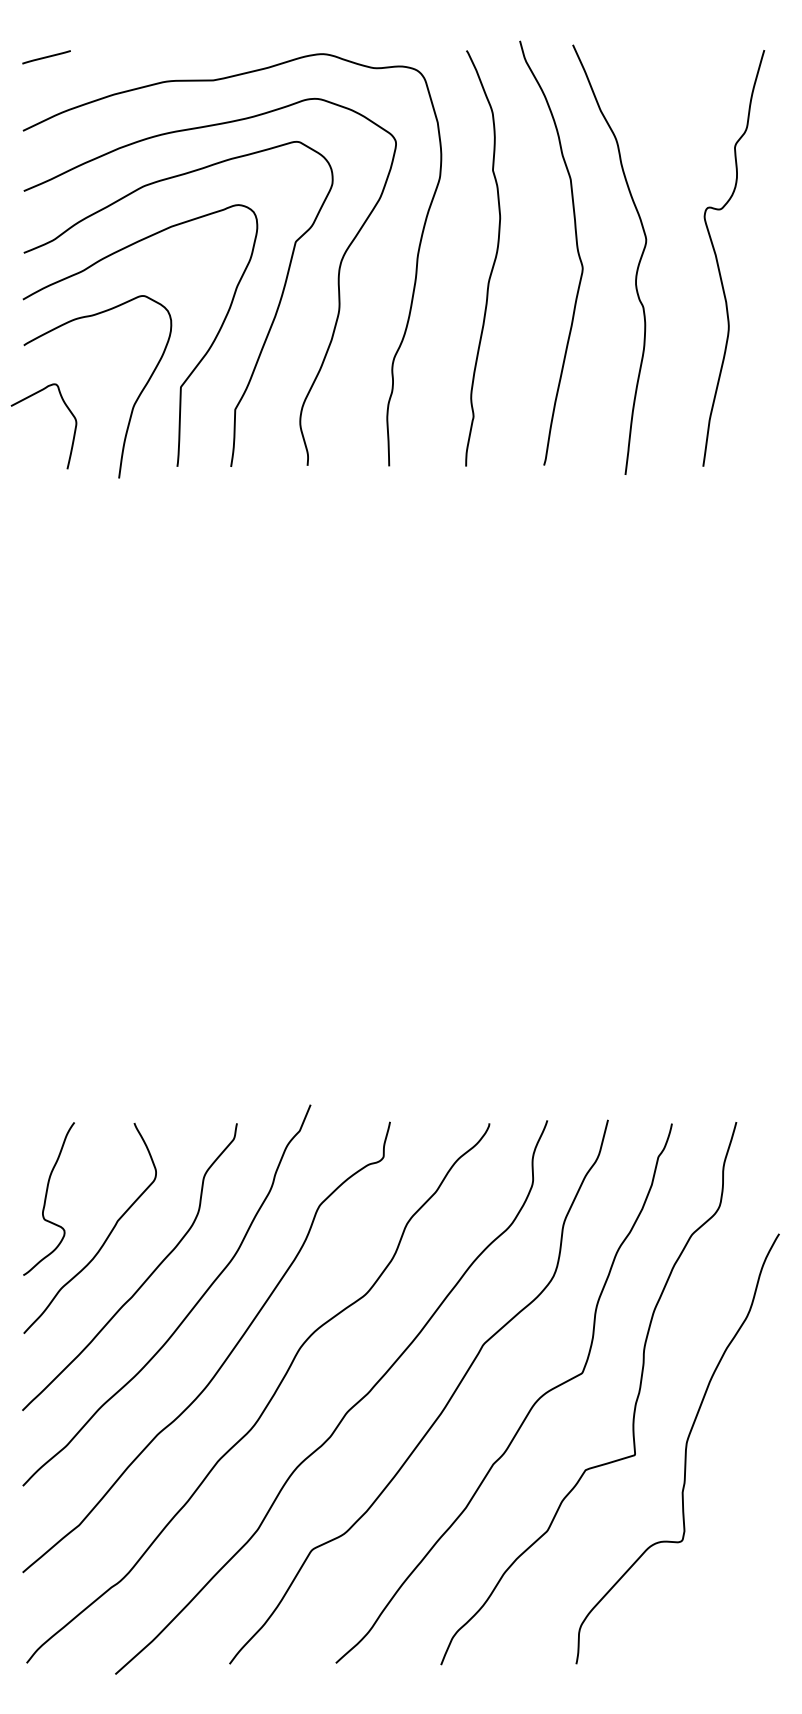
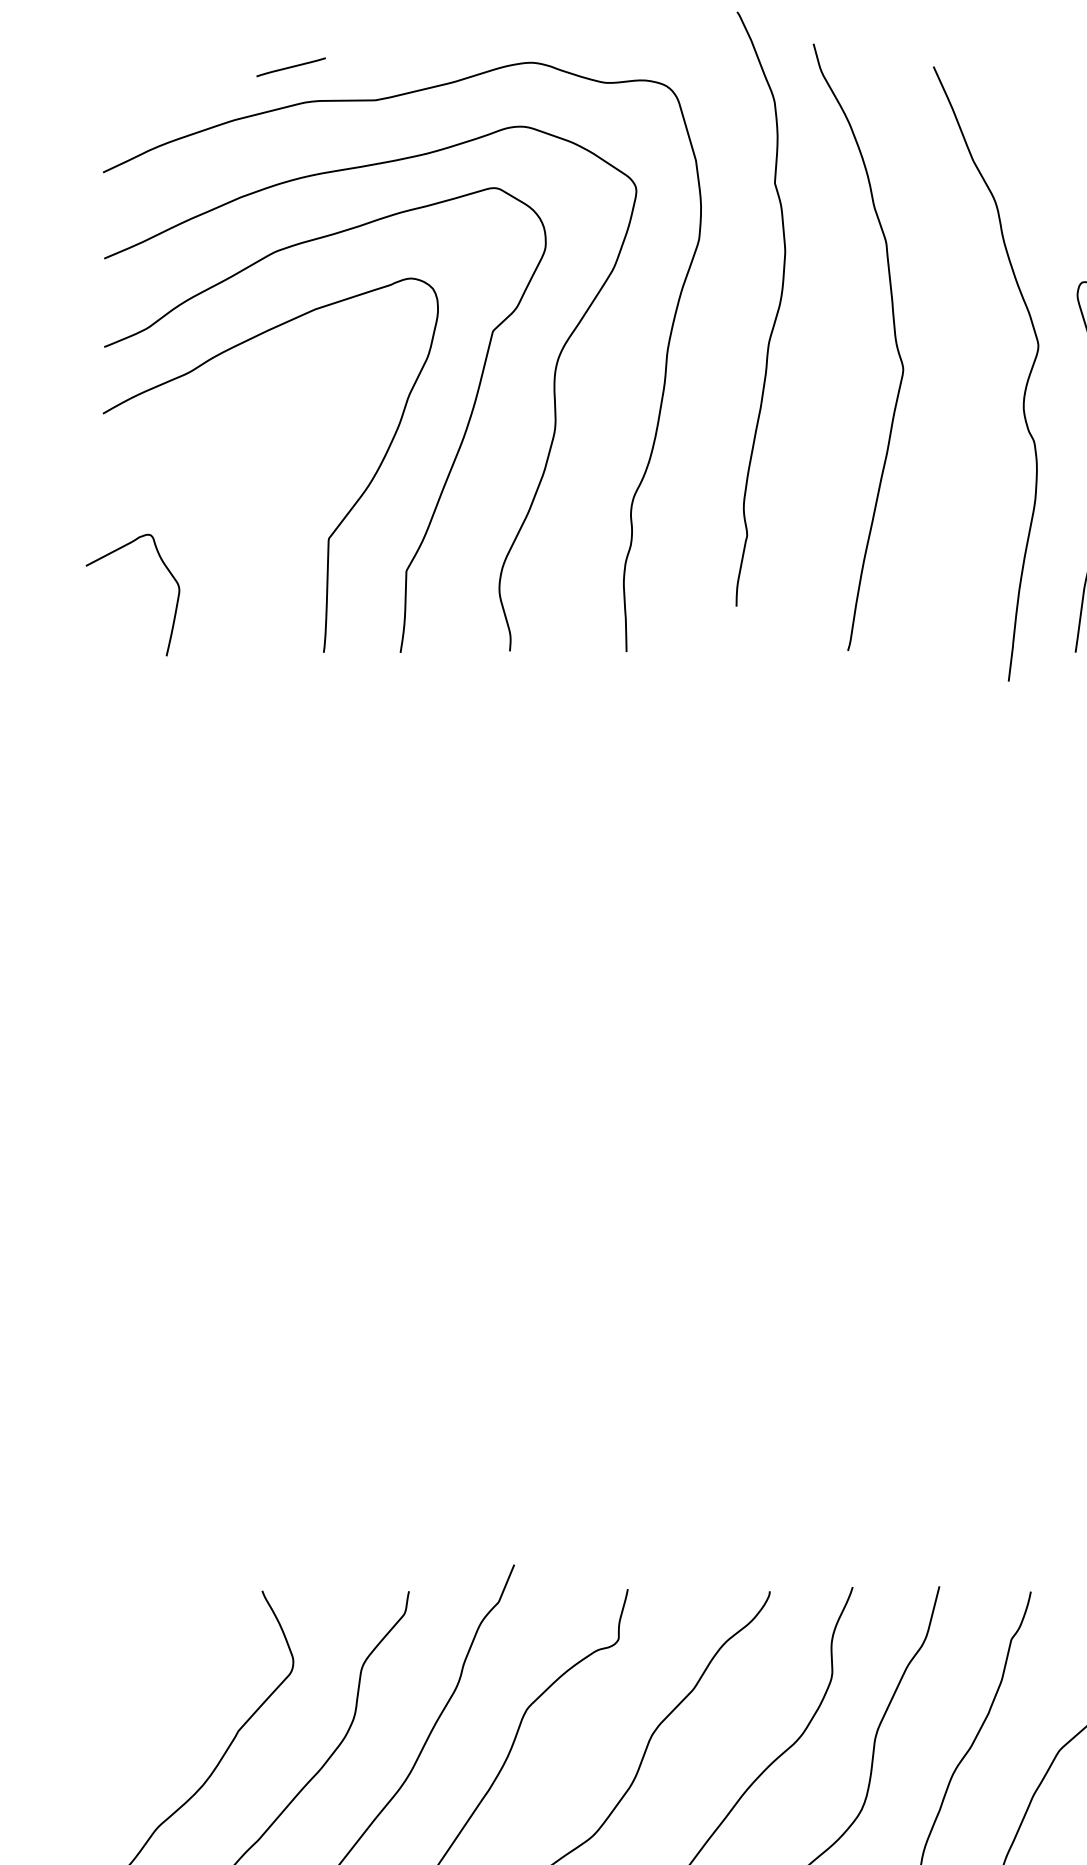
line: (46, 57) -> (291, 67), moved
curve: (493, 261) -> (775, 313), moved
curve: (637, 265) -> (1025, 382), moved
curve: (133, 404) -> (261, 563), removed
curve: (46, 1198) -> (136, 1698), removed

